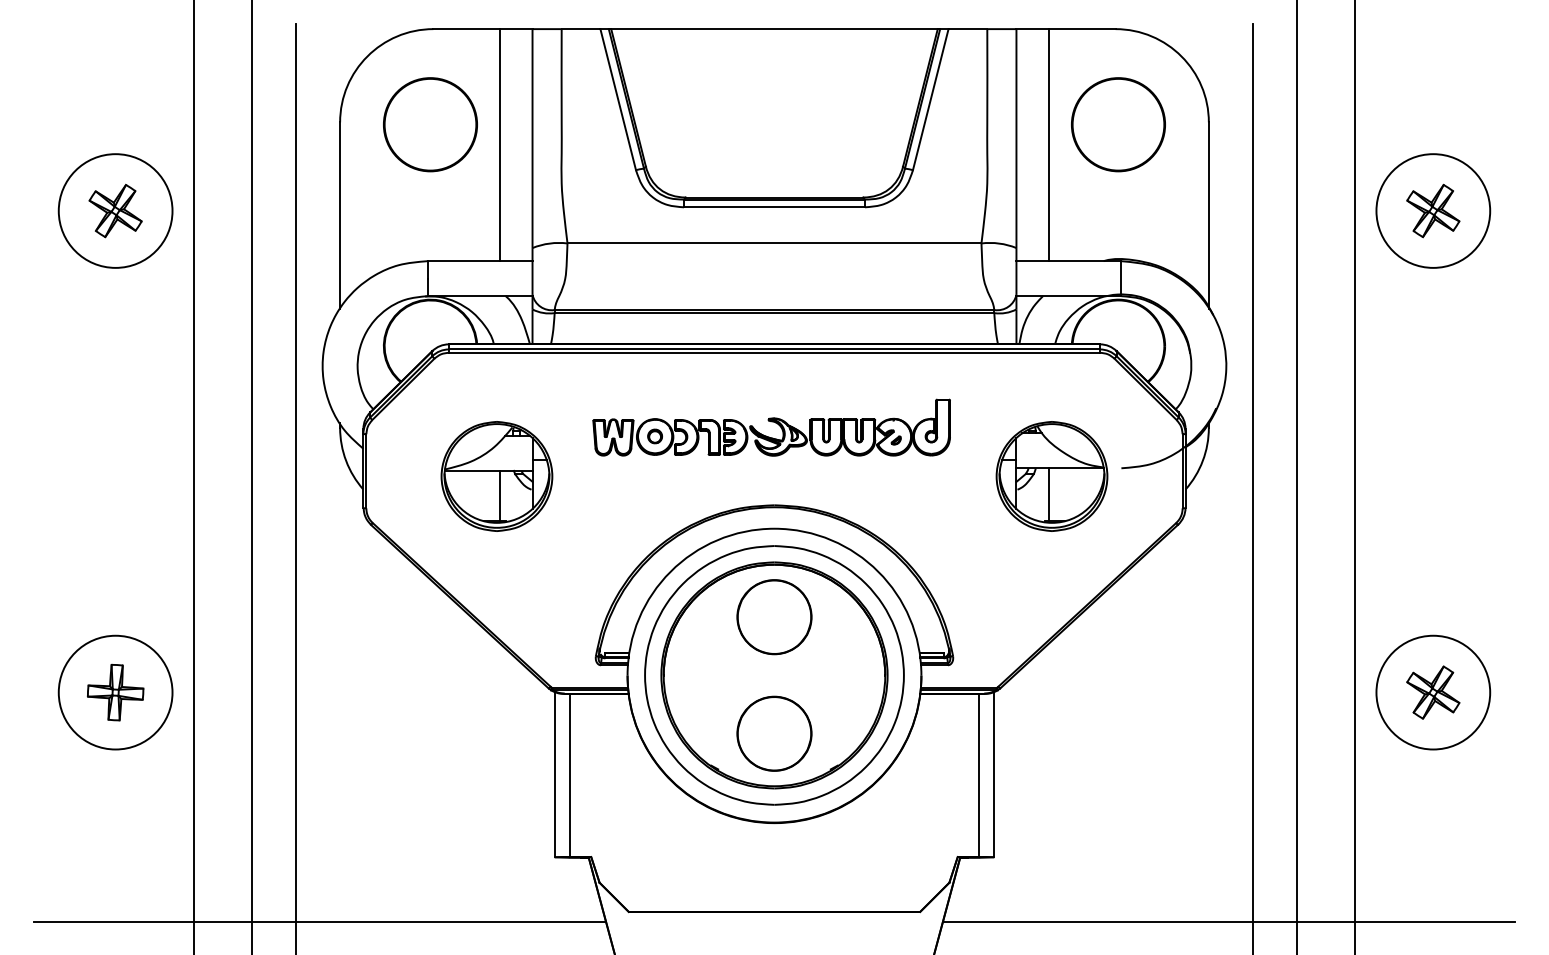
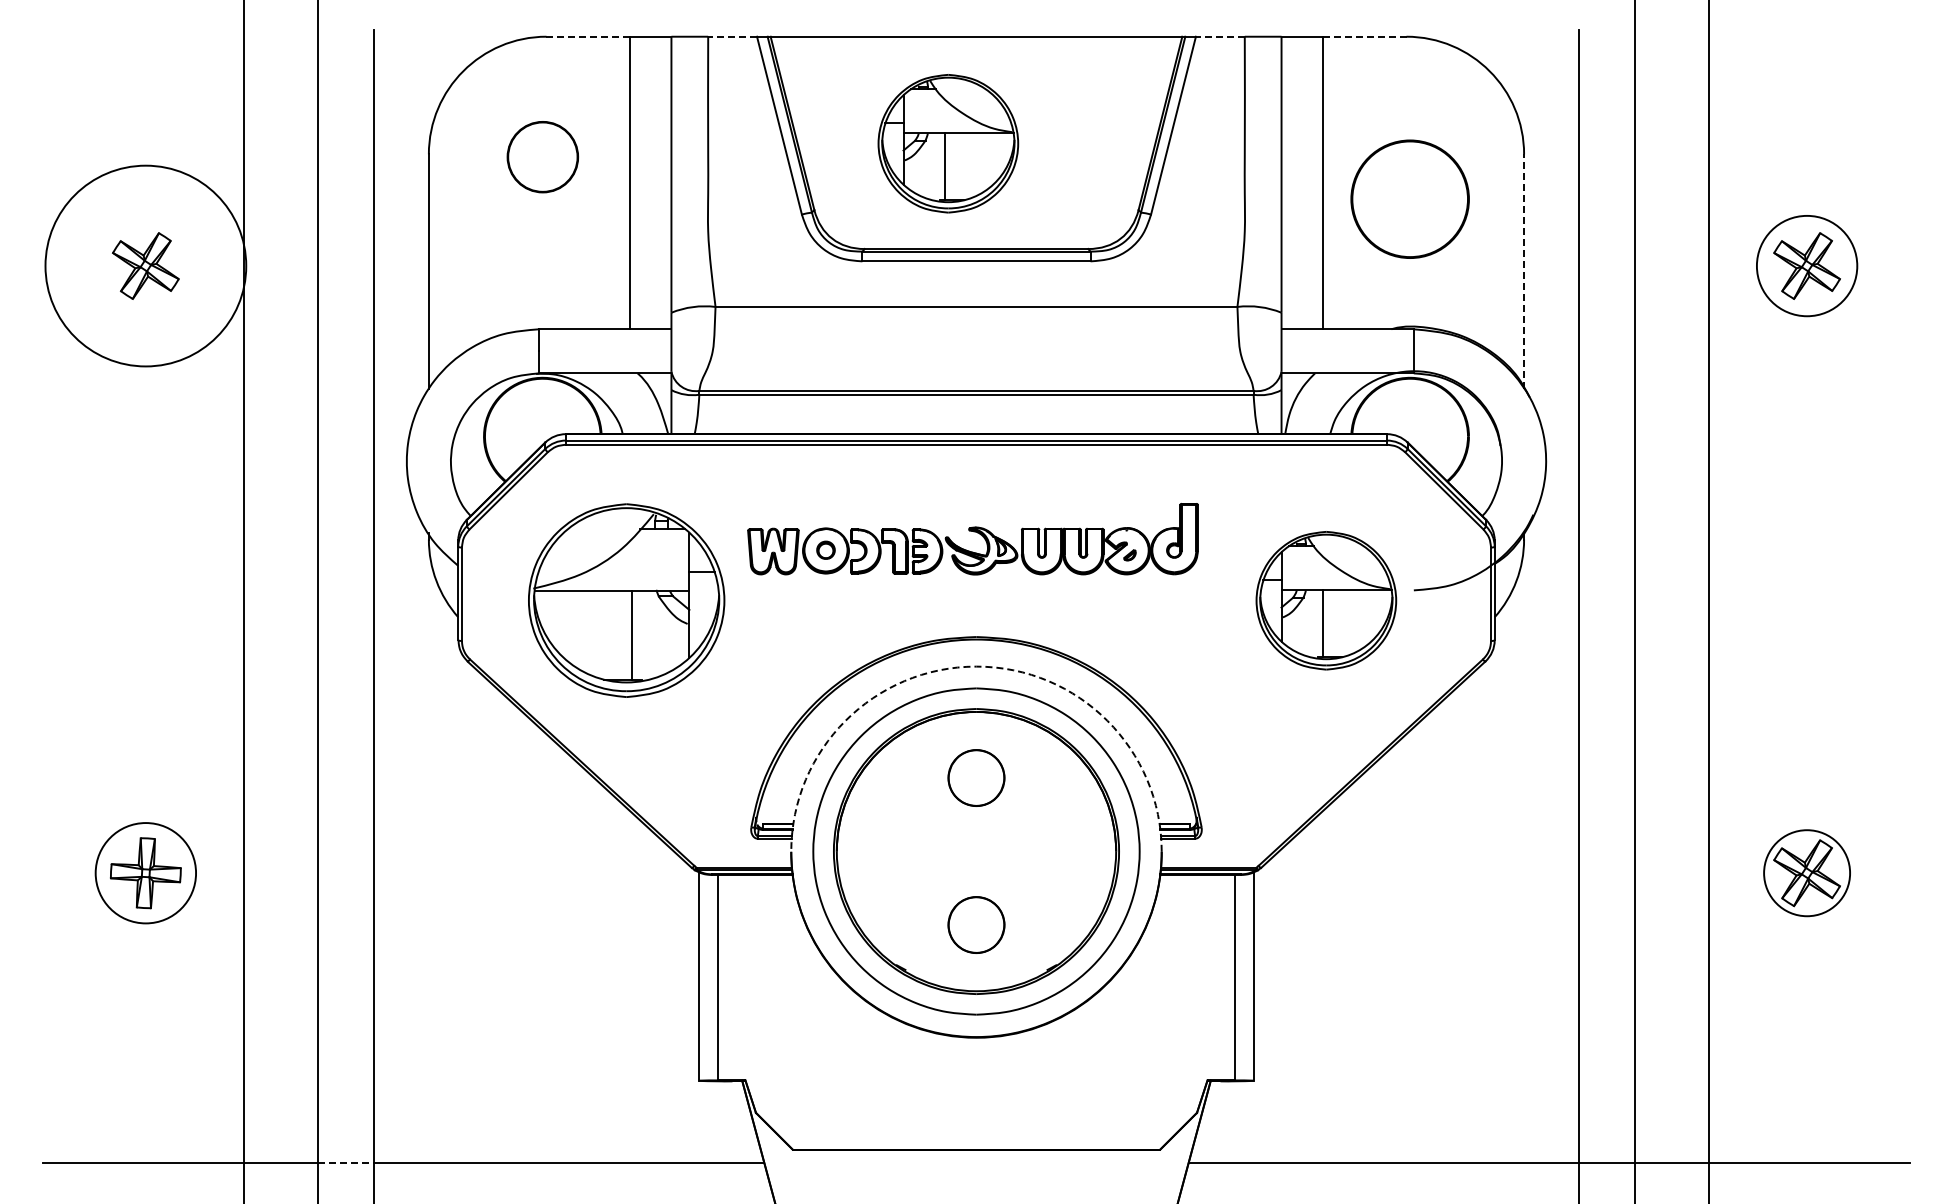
line: (466, 28) -> (588, 36), solid -> dashed
line: (580, 28) -> (732, 36), solid -> dashed
line: (967, 28) -> (1219, 36), solid -> dashed
line: (1082, 28) -> (1364, 36), solid -> dashed
part: (752, 113) -> (948, 143), added
circle: (430, 124) -> (542, 156), size x0.6
circle: (1117, 124) -> (1409, 198), moved
circle: (115, 210) -> (145, 265), size x1.4
circle: (1432, 210) -> (1806, 265), size x0.7
line: (1209, 215) -> (1524, 271), solid -> dashed
part: (496, 476) -> (626, 600), size x1.4
arc: (774, 528) -> (976, 666), solid -> dashed
part: (774, 616) -> (976, 777), size x0.6
circle: (115, 692) -> (145, 872), size x0.7
circle: (1432, 692) -> (1806, 872), size x0.6
part: (774, 733) -> (976, 924), size x0.6
line: (273, 922) -> (345, 1162), solid -> dashed

